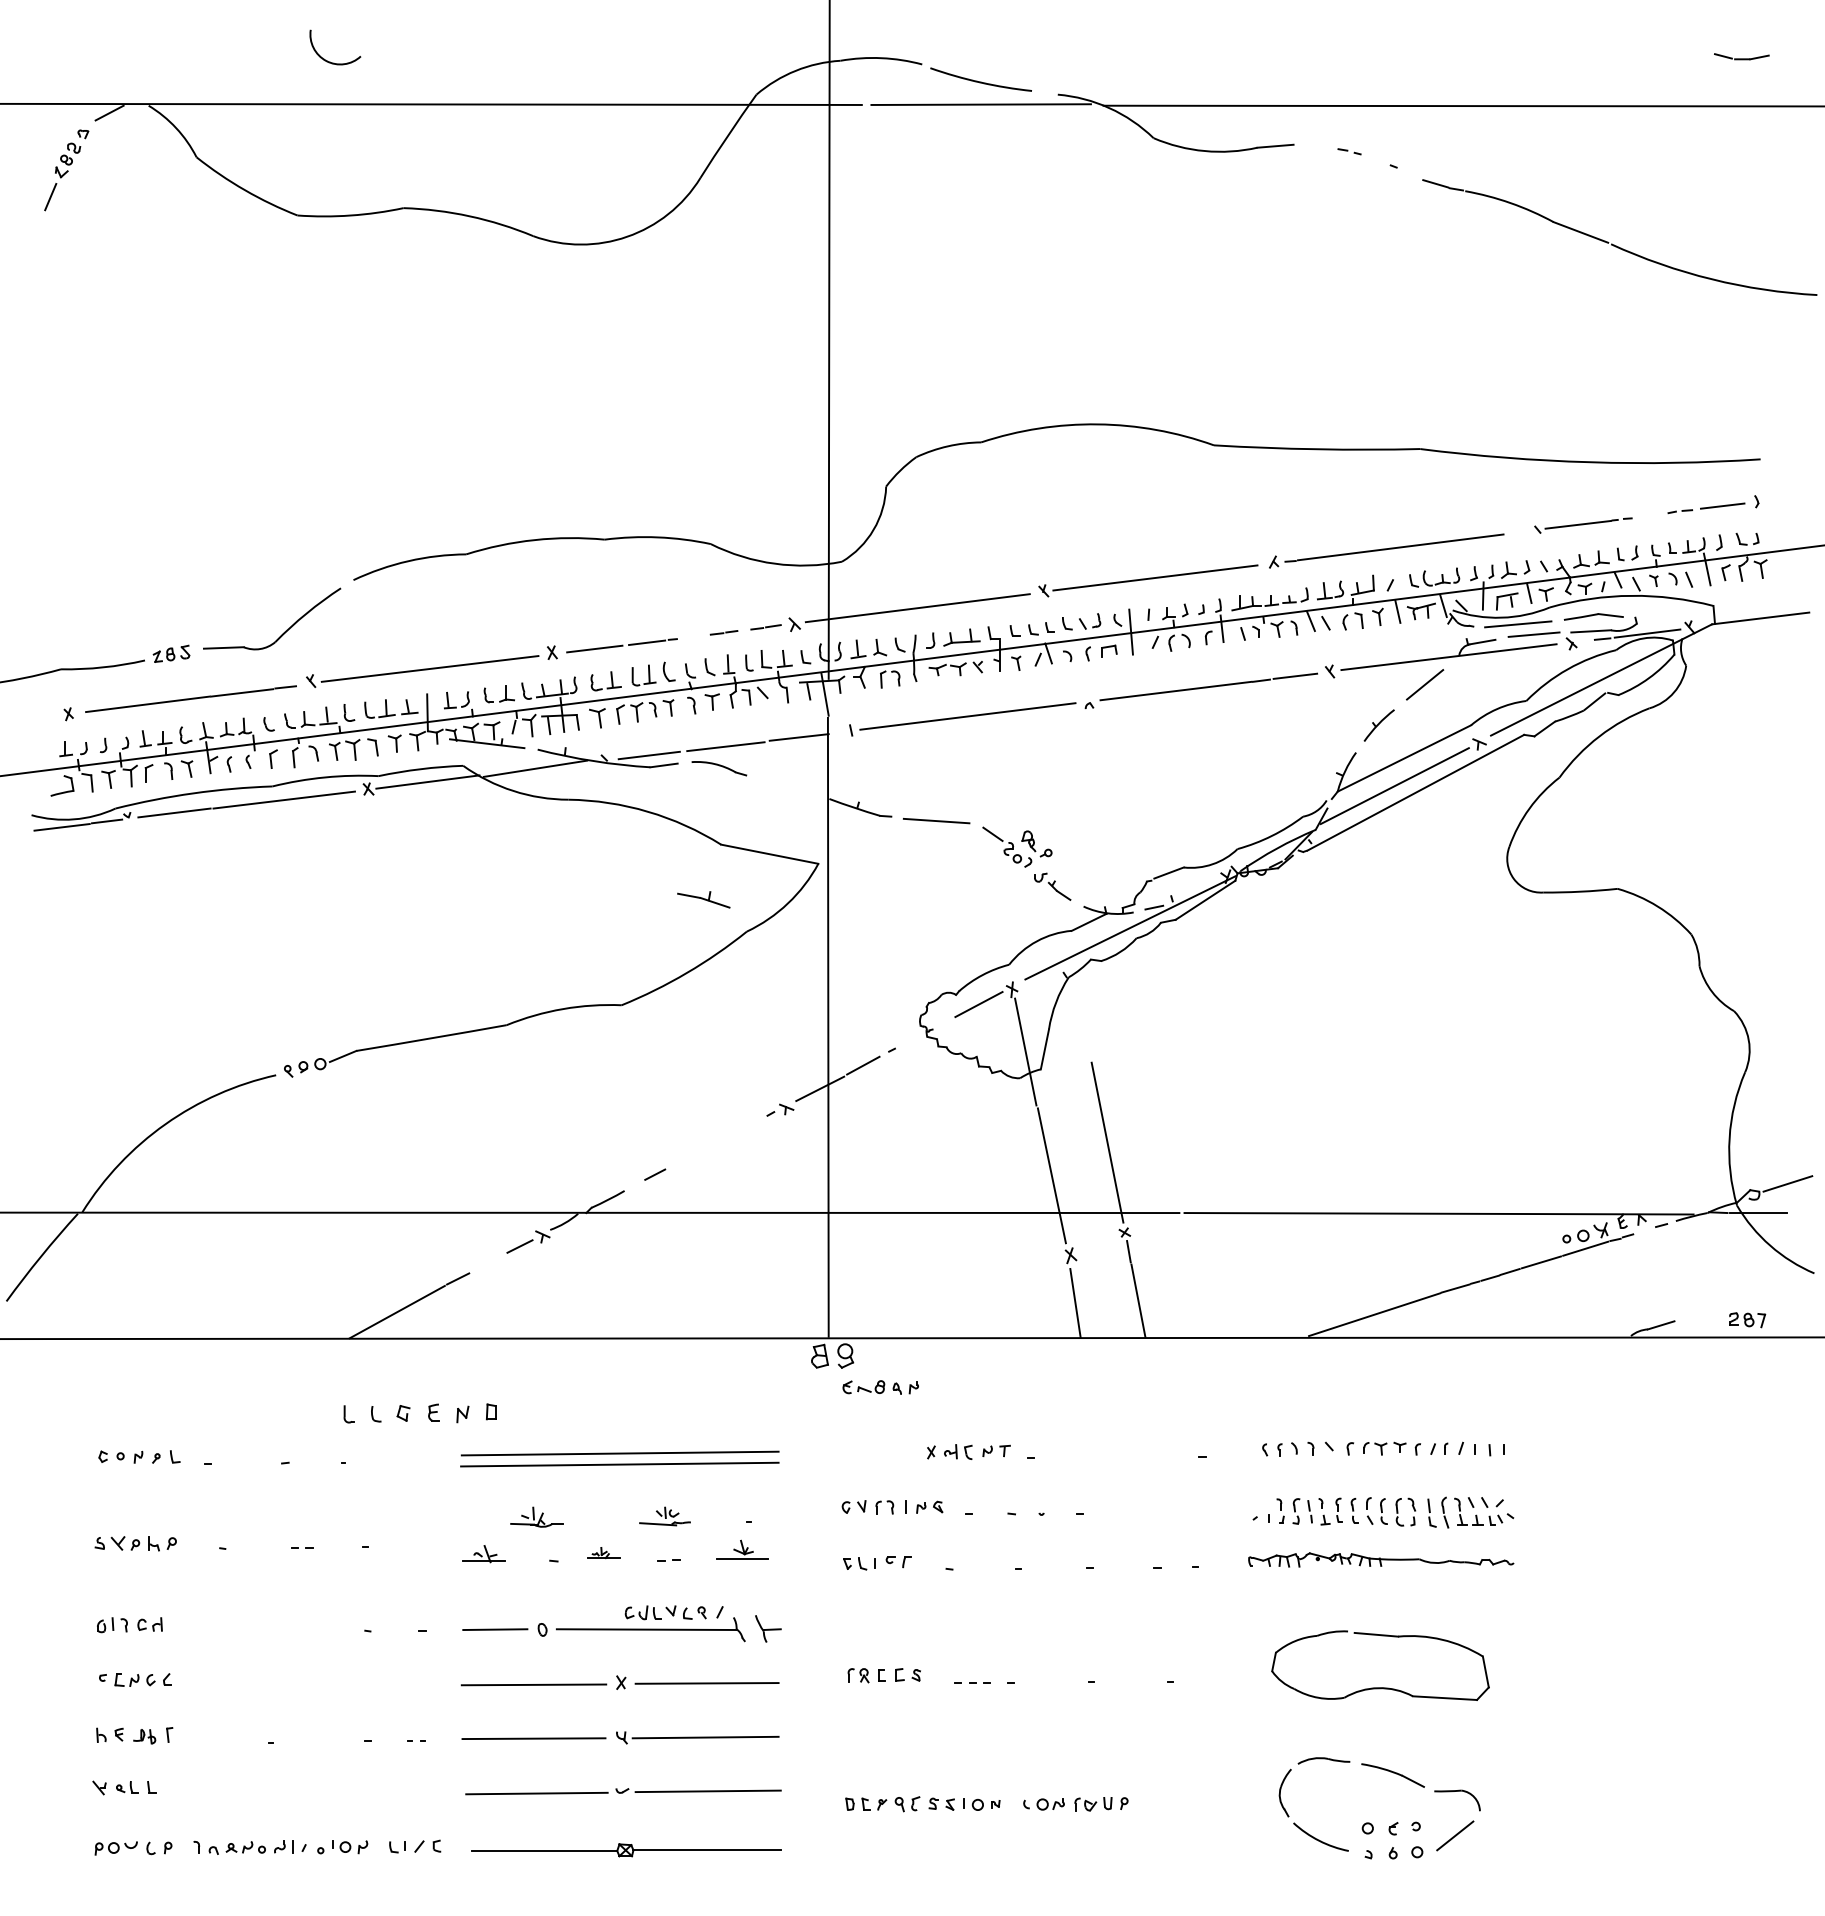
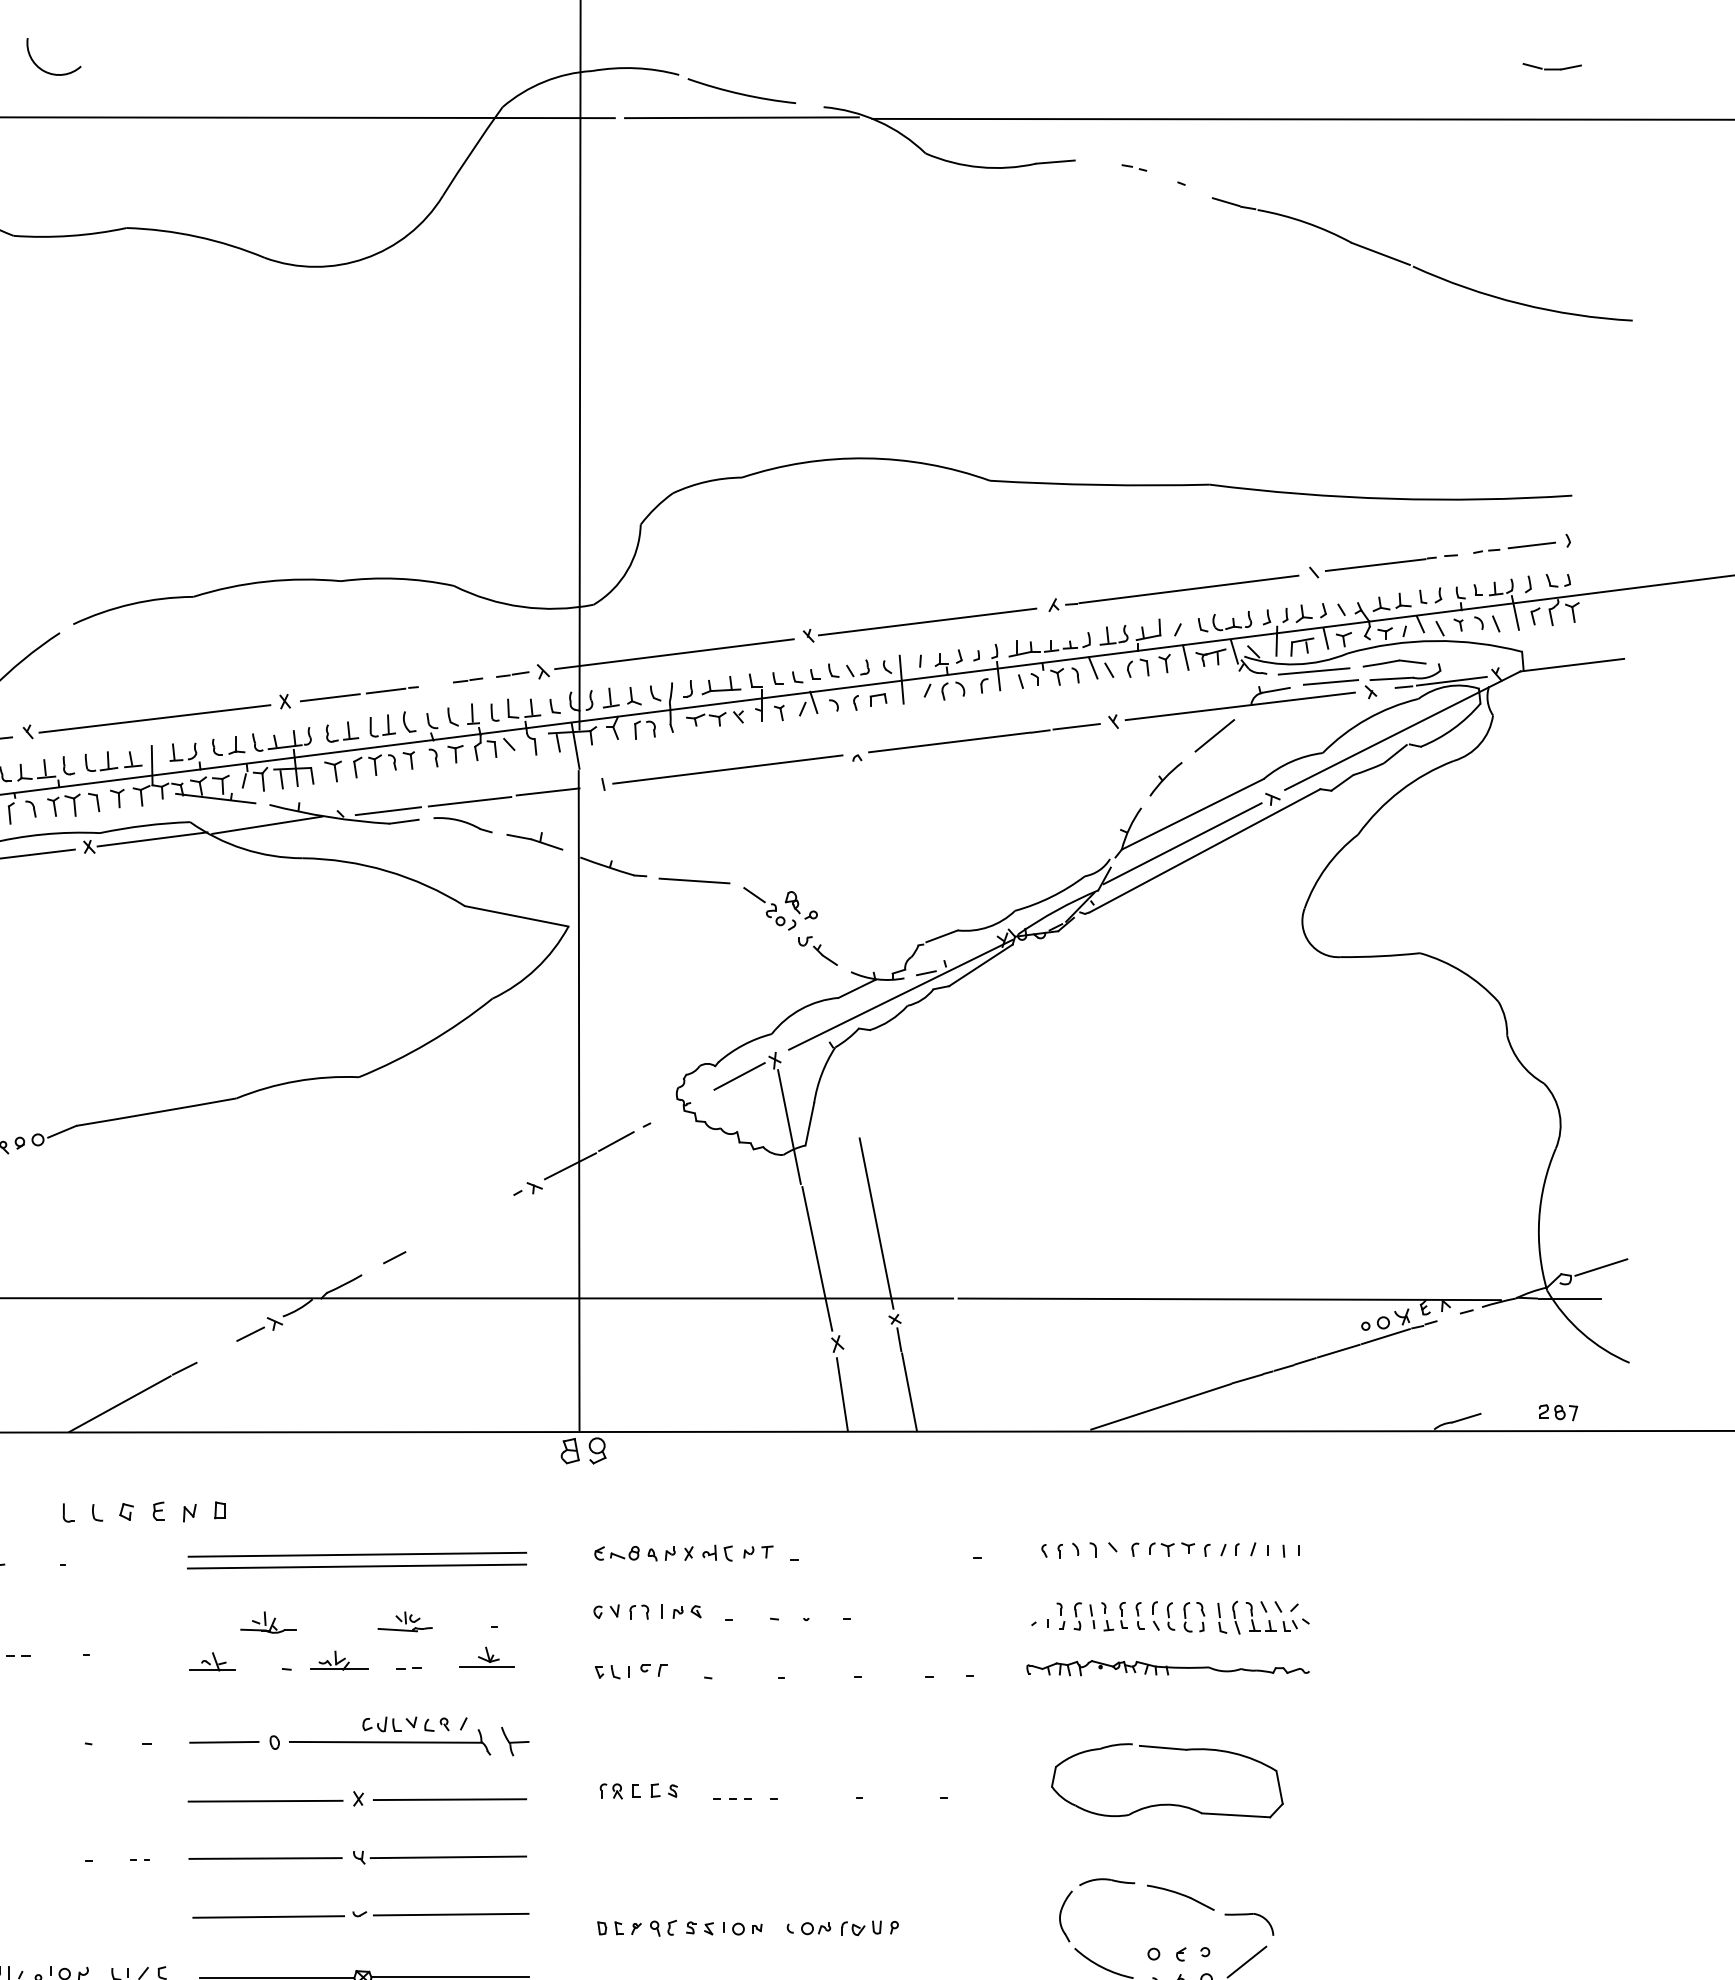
part: (1583, 525) -> (1383, 566), size x1.43
part: (703, 899) -> (534, 840), moved
part: (880, 1387) -> (634, 1553), moved
part: (603, 1552) -> (339, 1660), size x1.67

